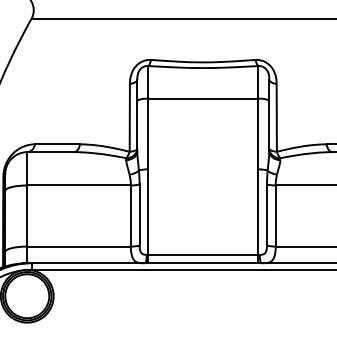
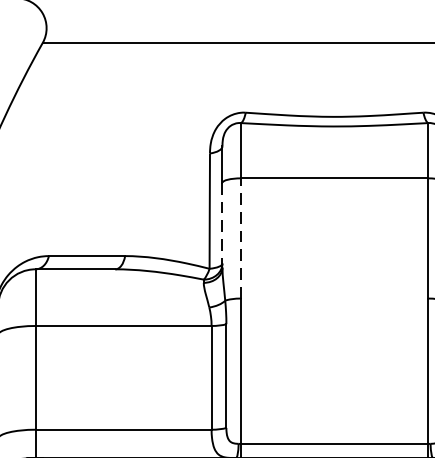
line: (137, 126) -> (222, 225), solid -> dashed
line: (148, 133) -> (241, 237), solid -> dashed

